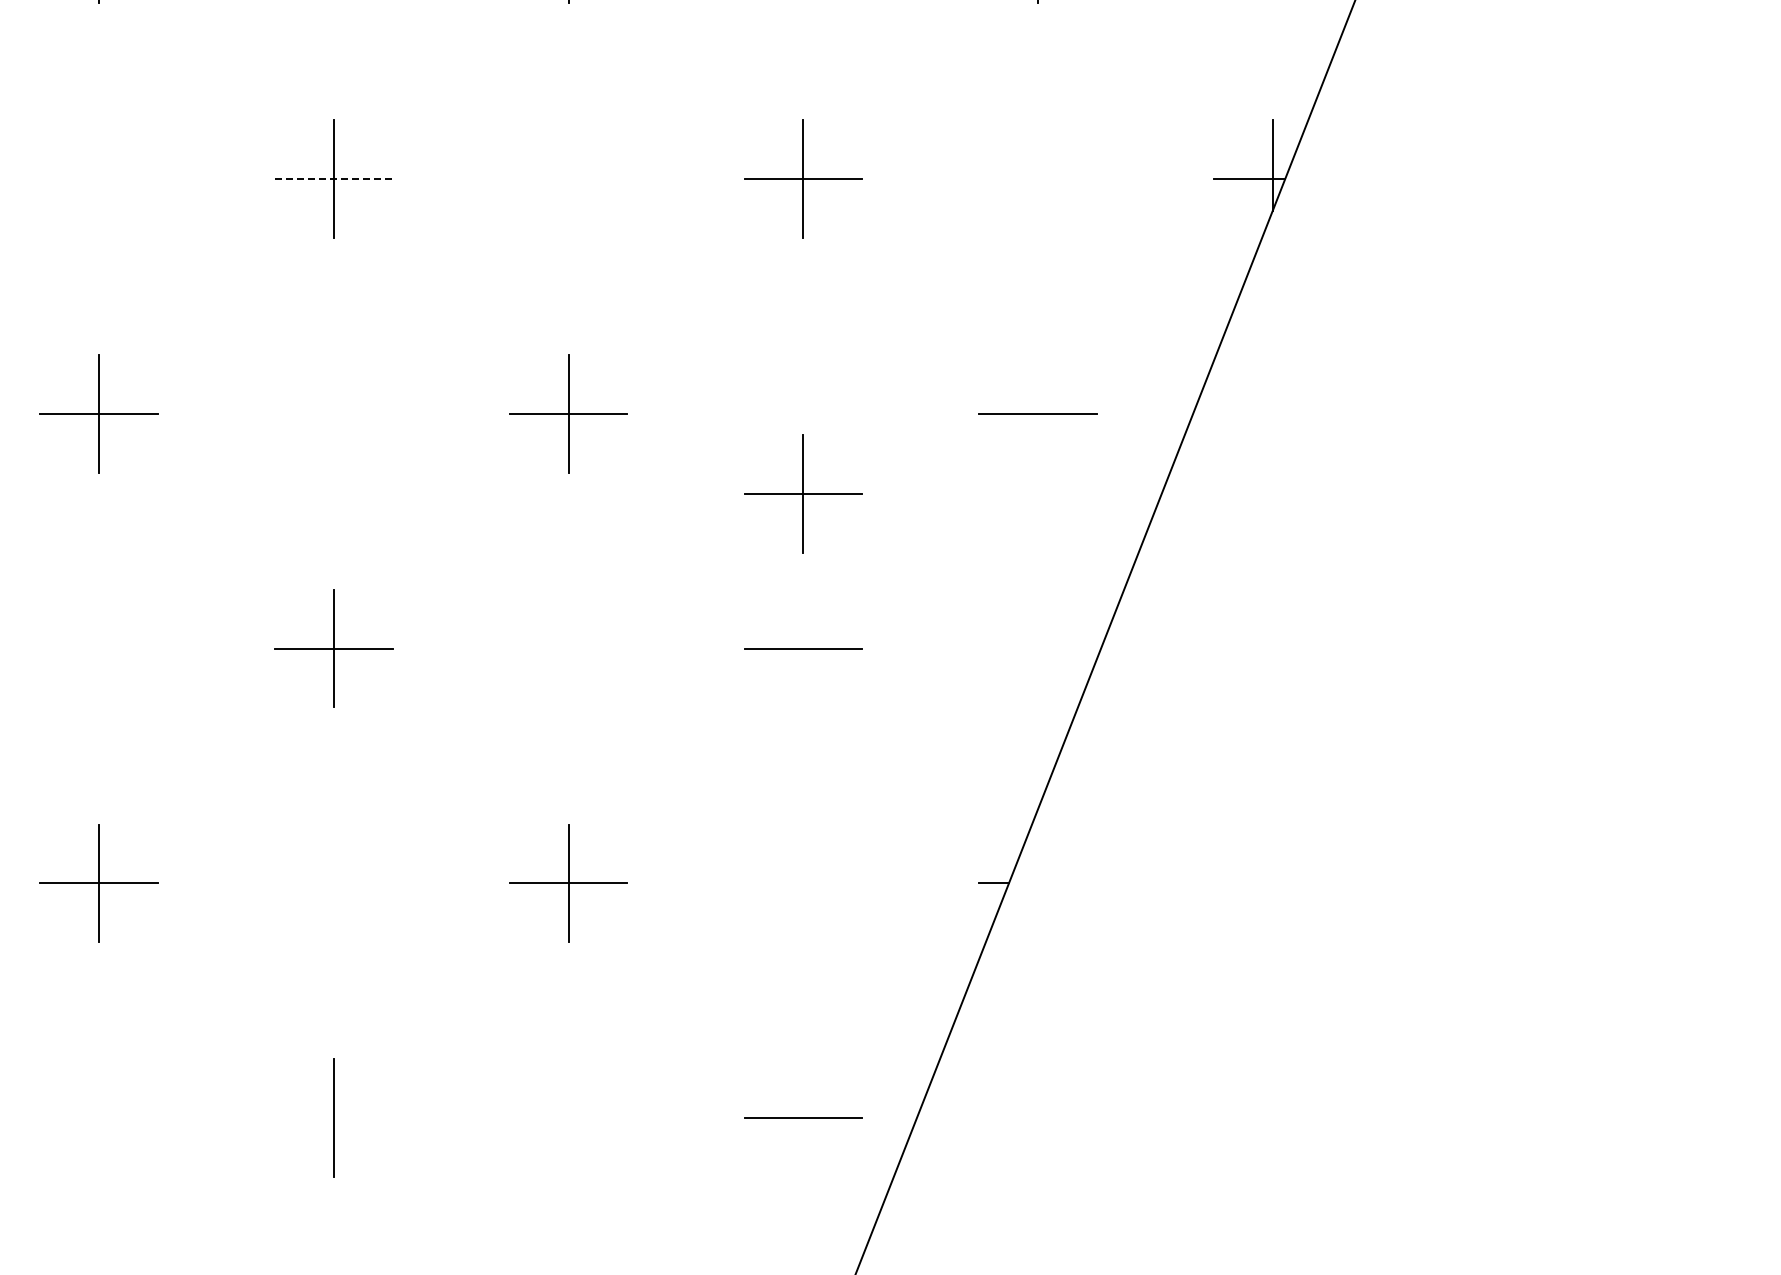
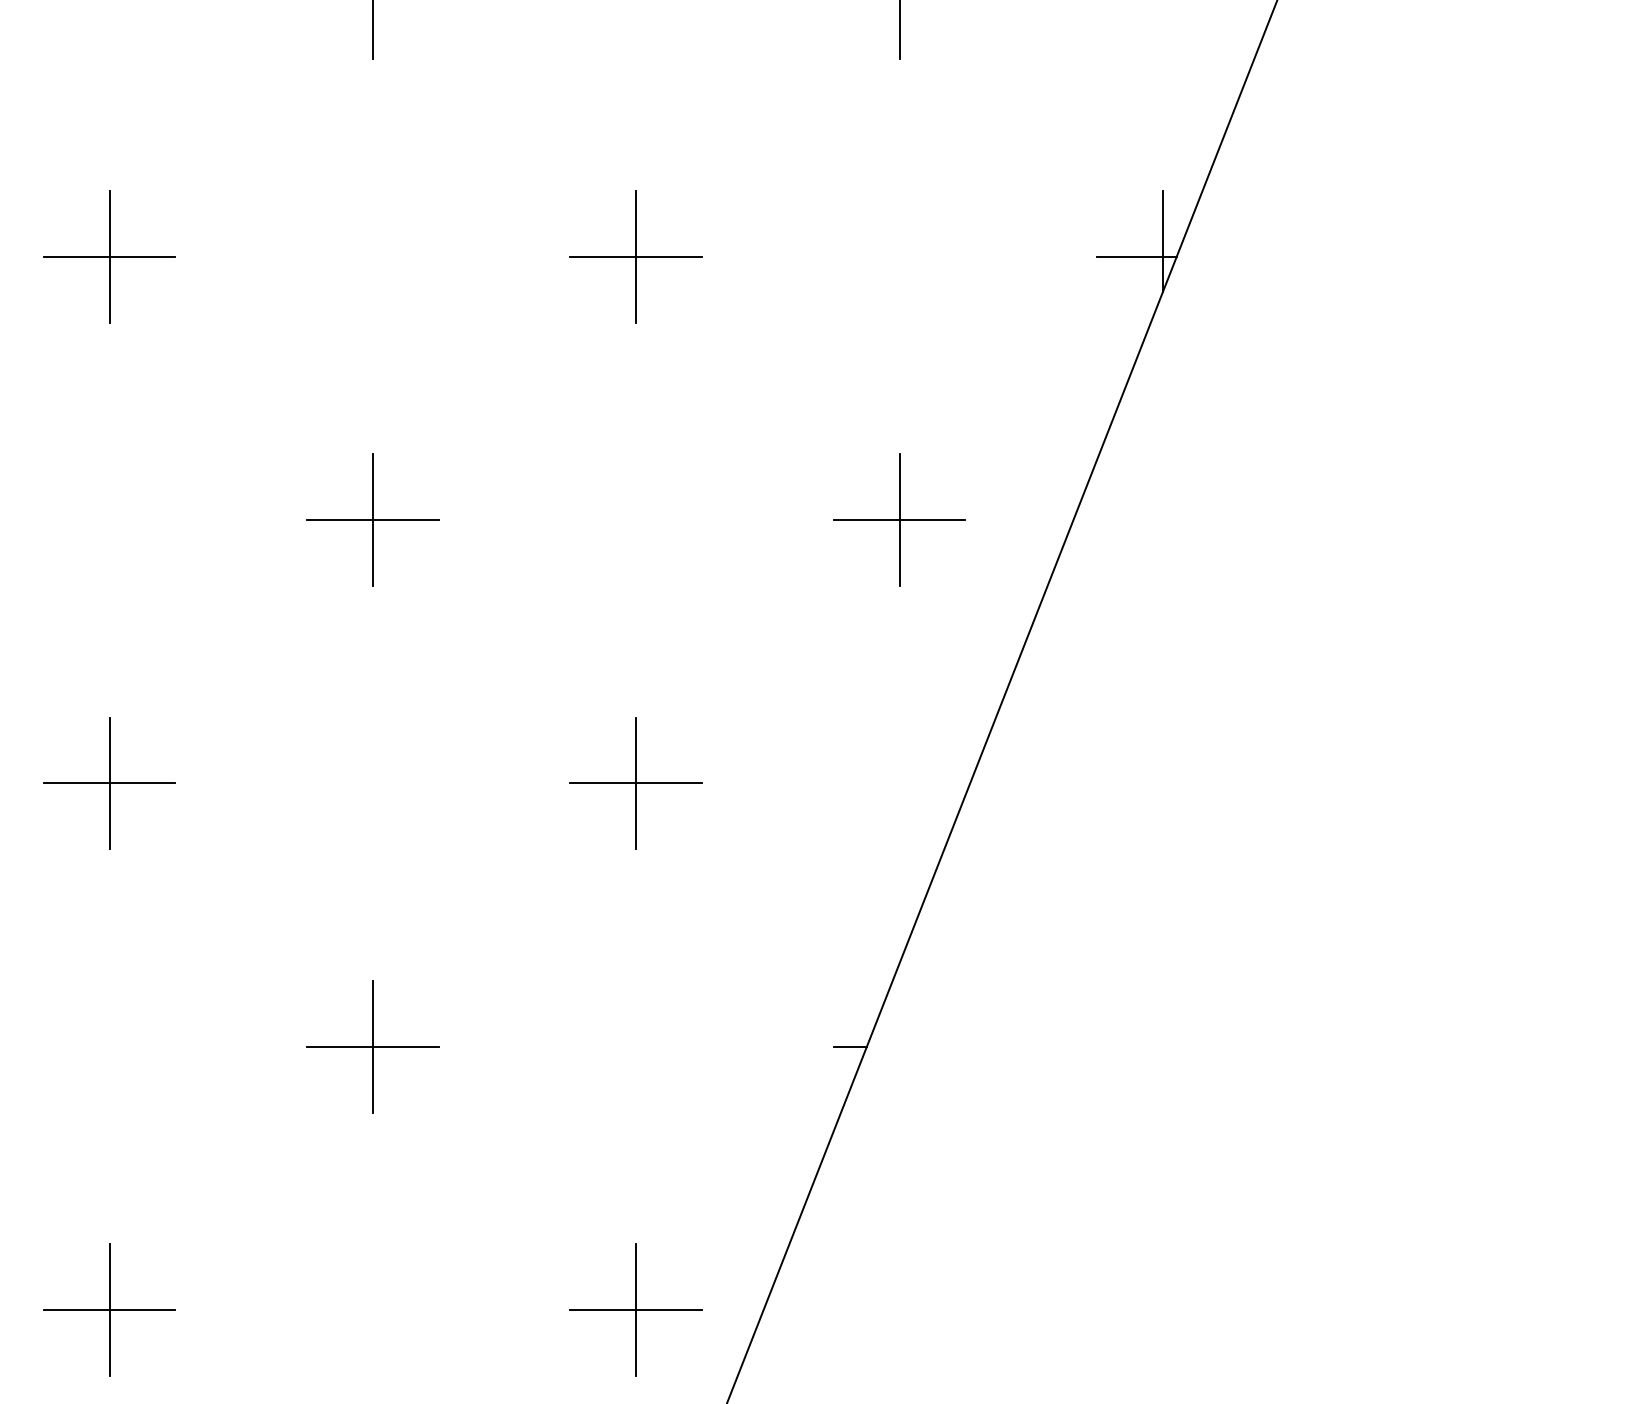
line: (333, 179) -> (109, 257), dashed -> solid
line: (1038, 413) -> (900, 519), added
part: (803, 493) -> (636, 609), removed
line: (803, 648) -> (636, 783), added
line: (803, 1117) -> (636, 1309), added
line: (333, 1118) -> (109, 1310), added

